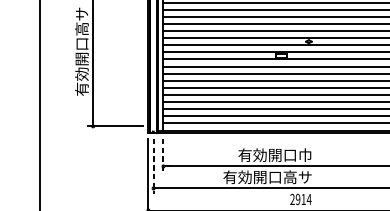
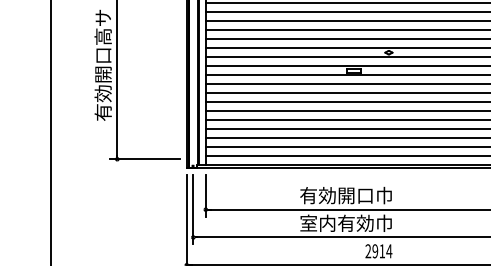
line: (163, 155) -> (205, 195), dashed -> solid
line: (153, 166) -> (193, 209), dashed -> solid
text: (267, 176) -> (336, 222), 有効開口高サ -> 室内有効巾

